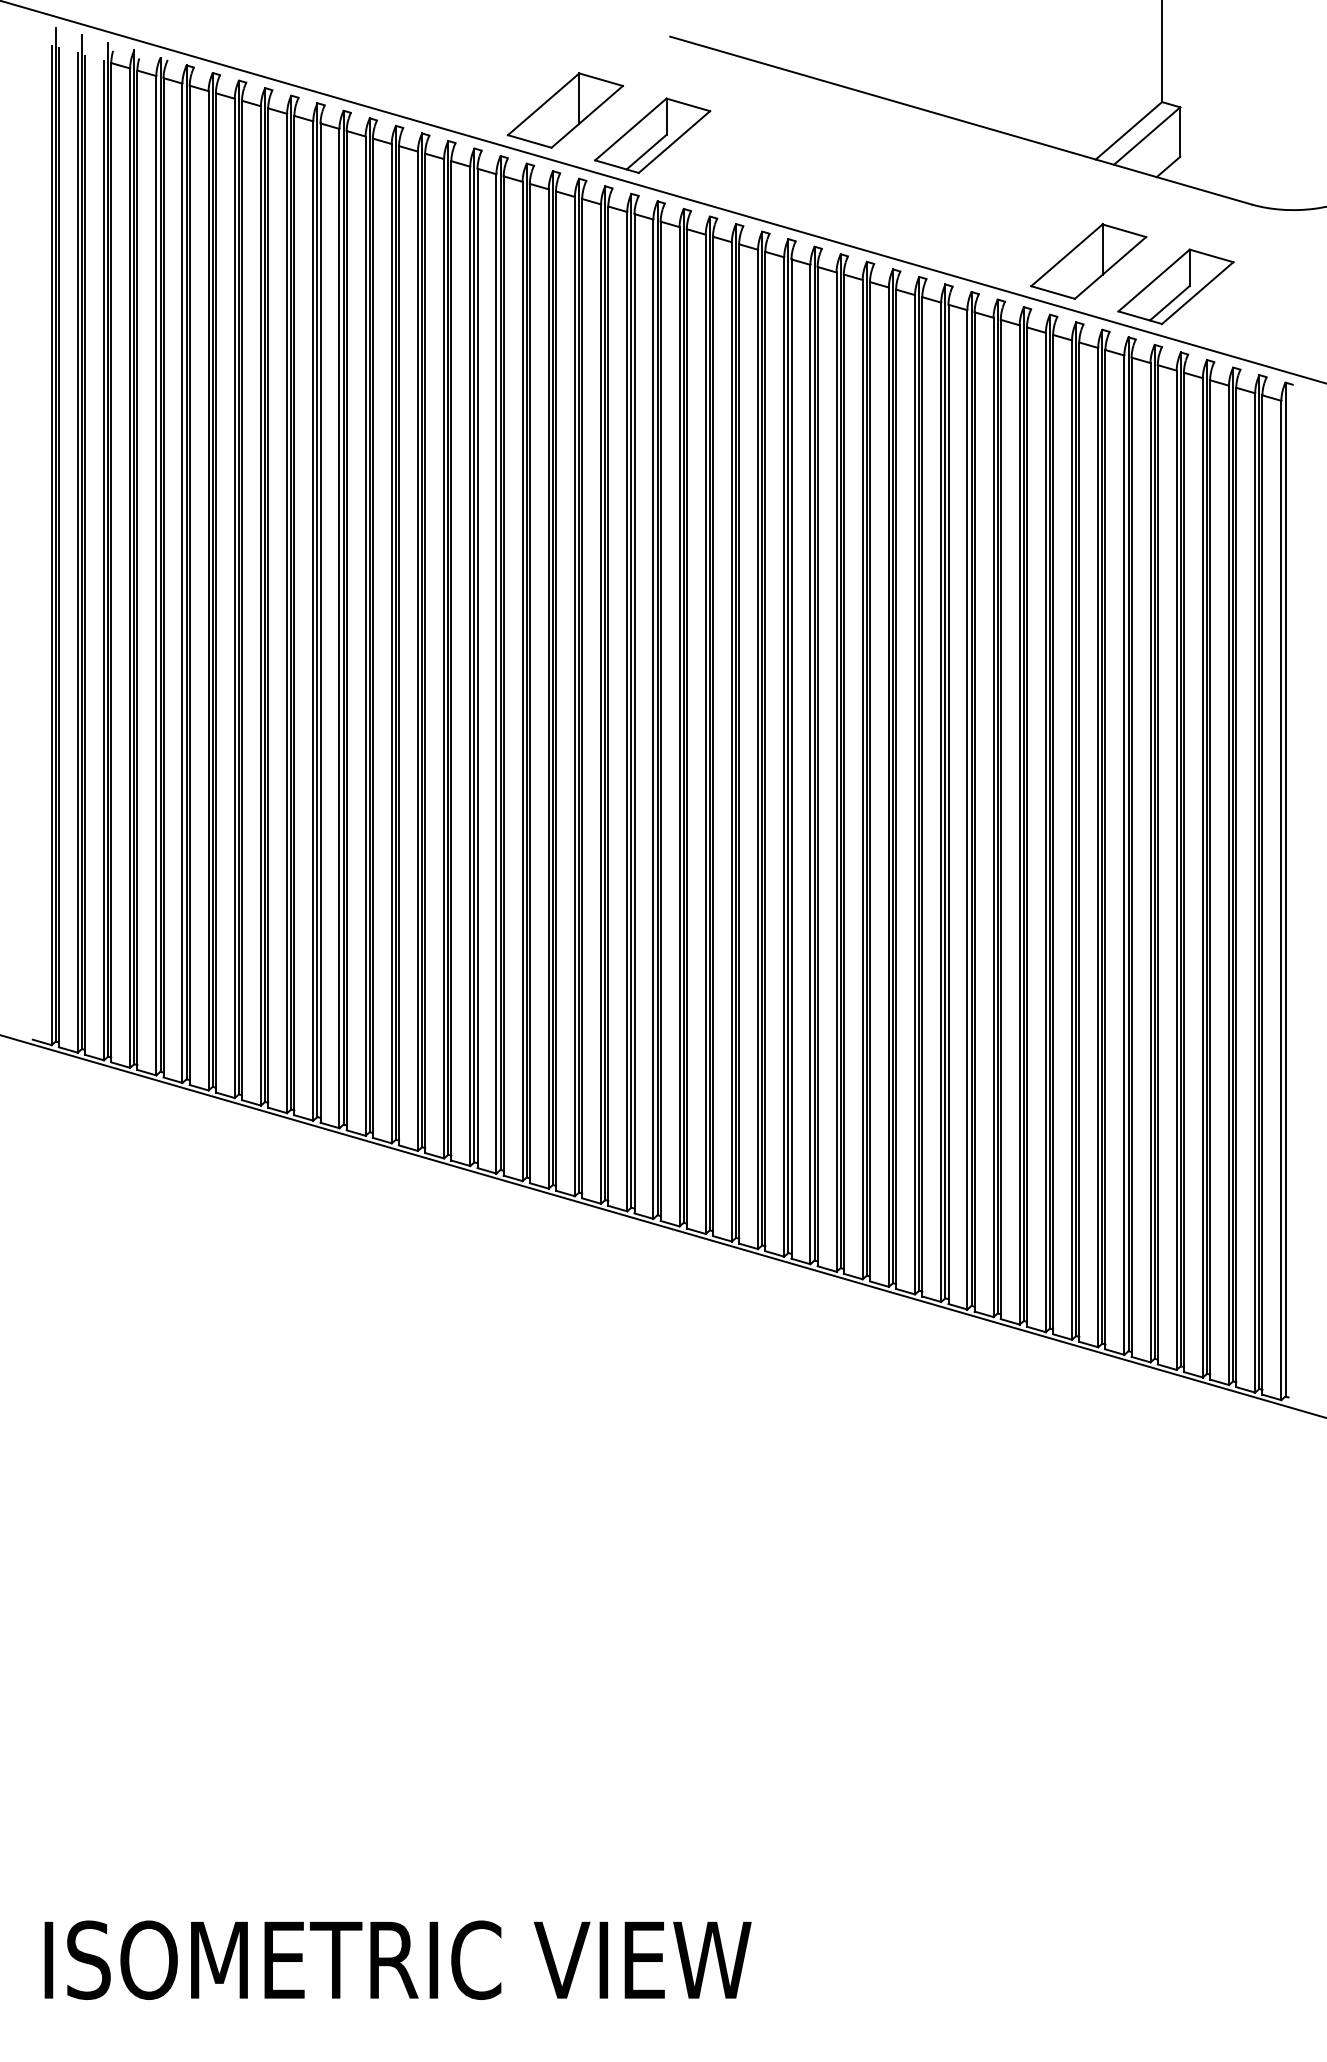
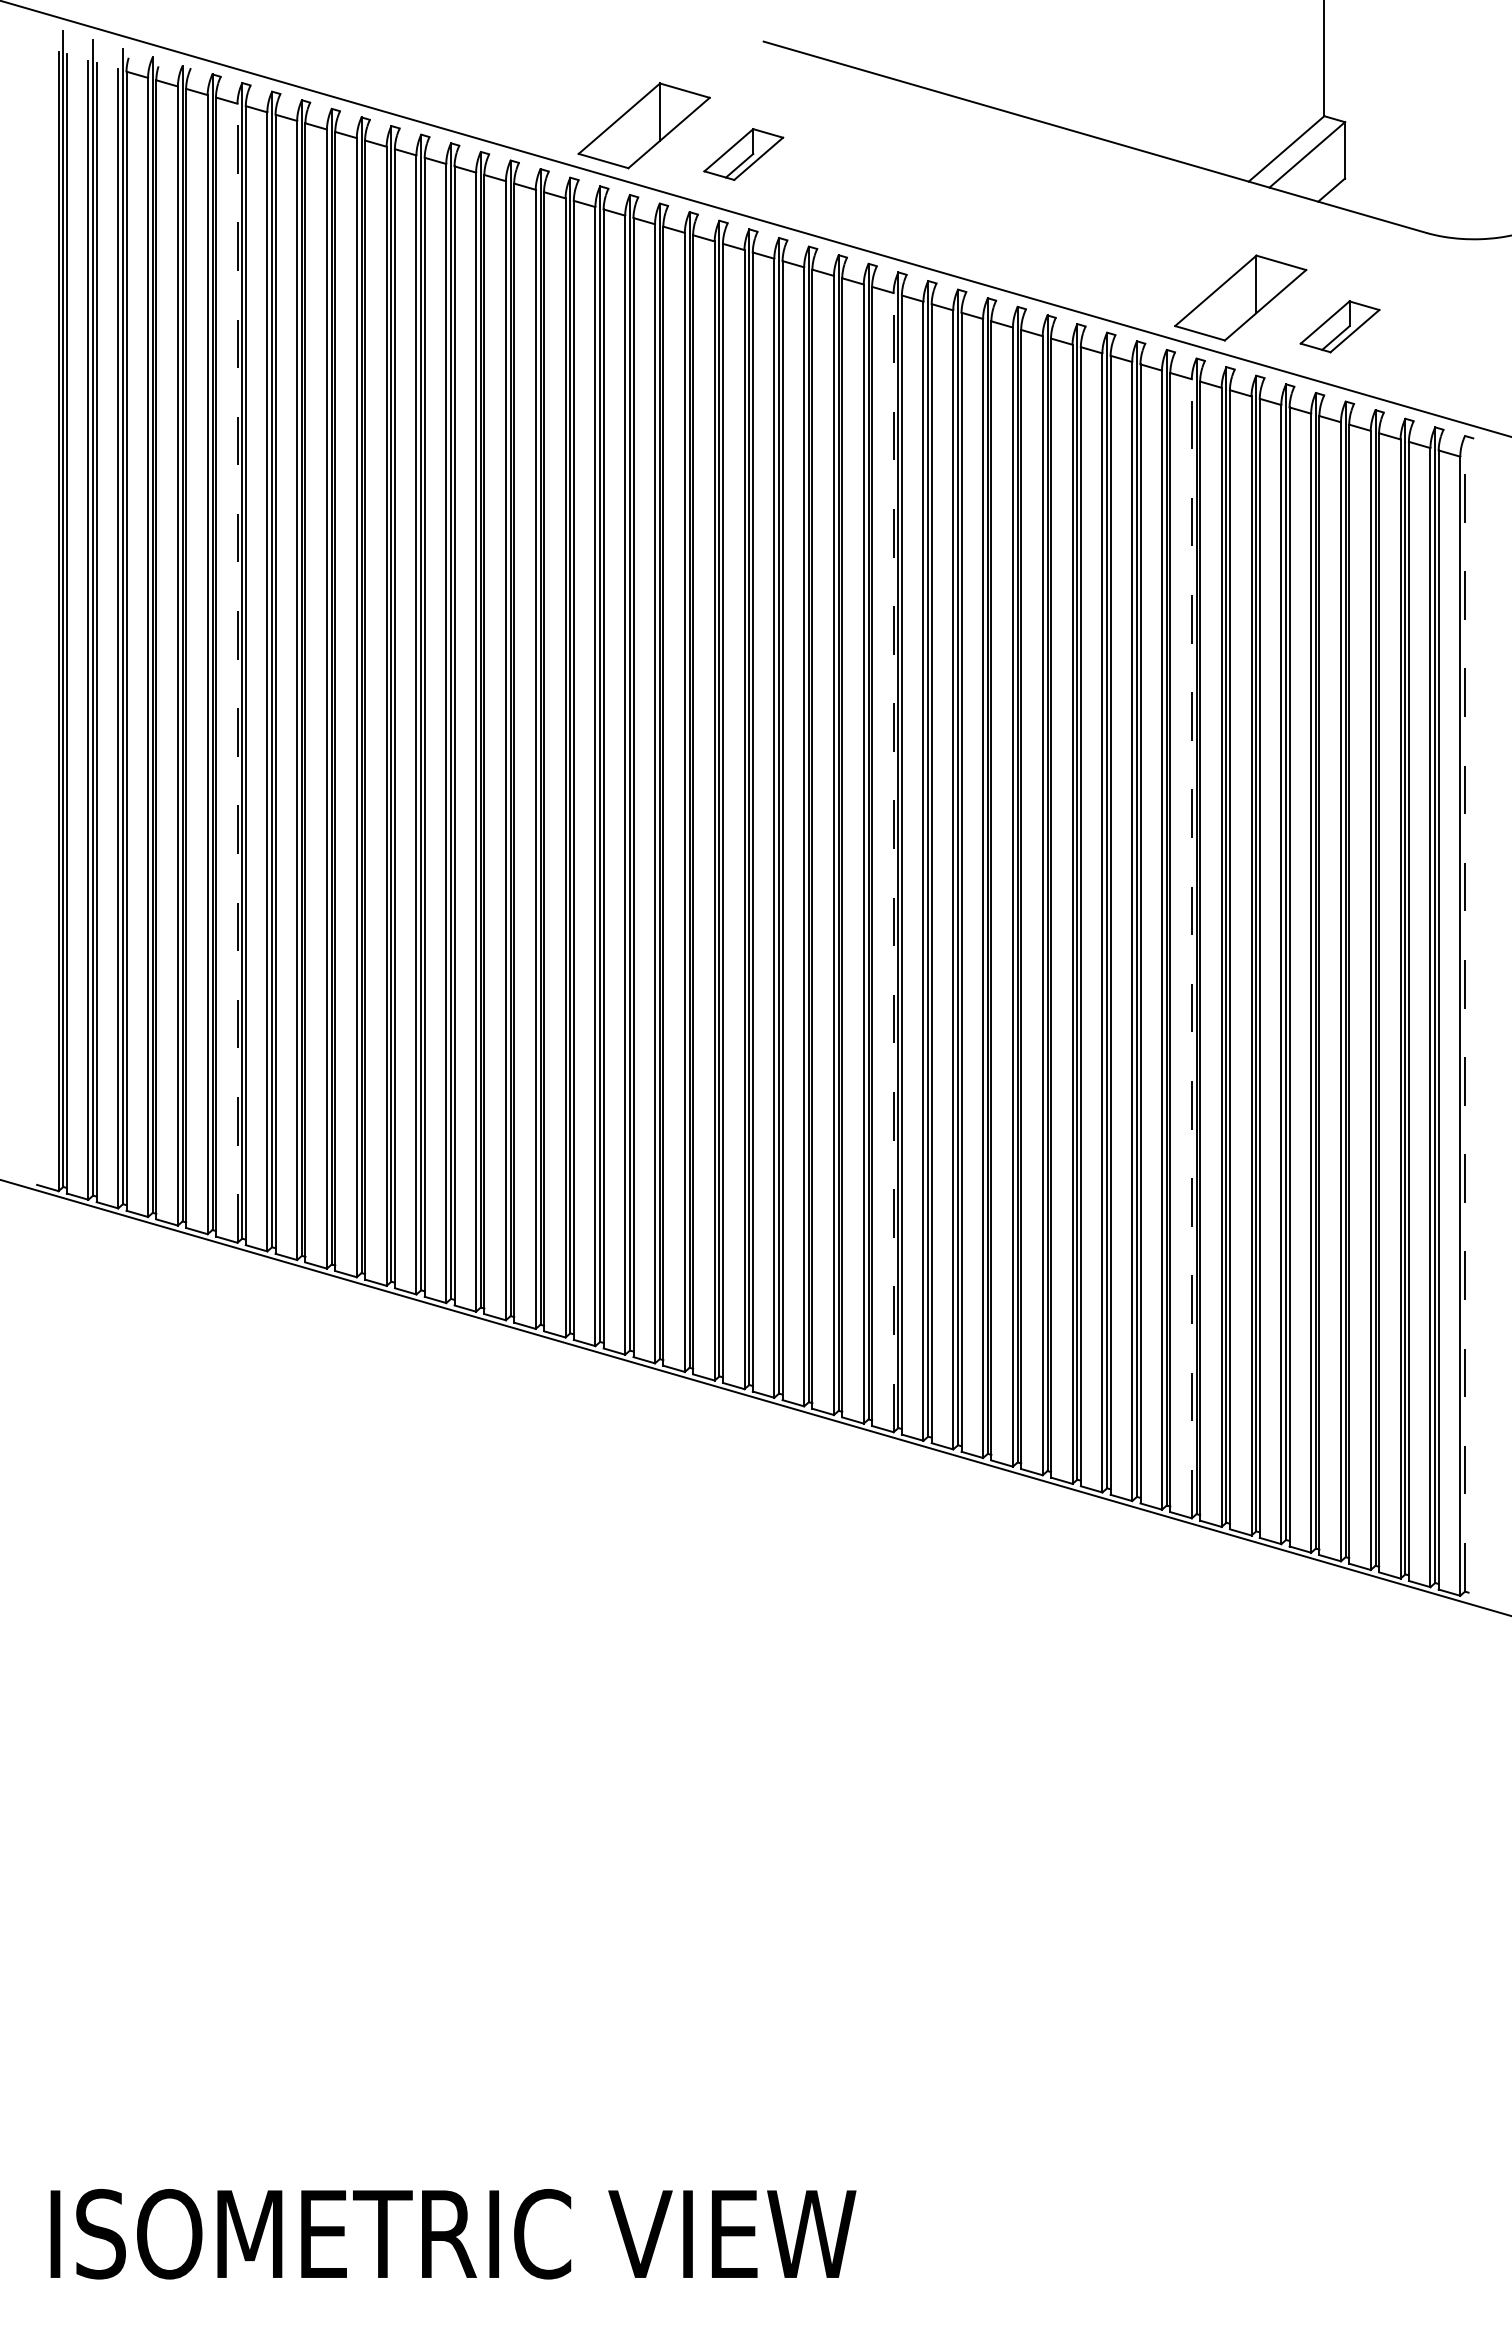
part: (652, 135) -> (743, 154), size x0.6
part: (1175, 286) -> (1339, 326), size x0.6
line: (208, 591) -> (237, 673), solid -> dashed
line: (784, 756) -> (893, 862), solid -> dashed
line: (1045, 832) -> (1191, 948), solid -> dashed
line: (1285, 889) -> (1465, 1013), solid -> dashed

